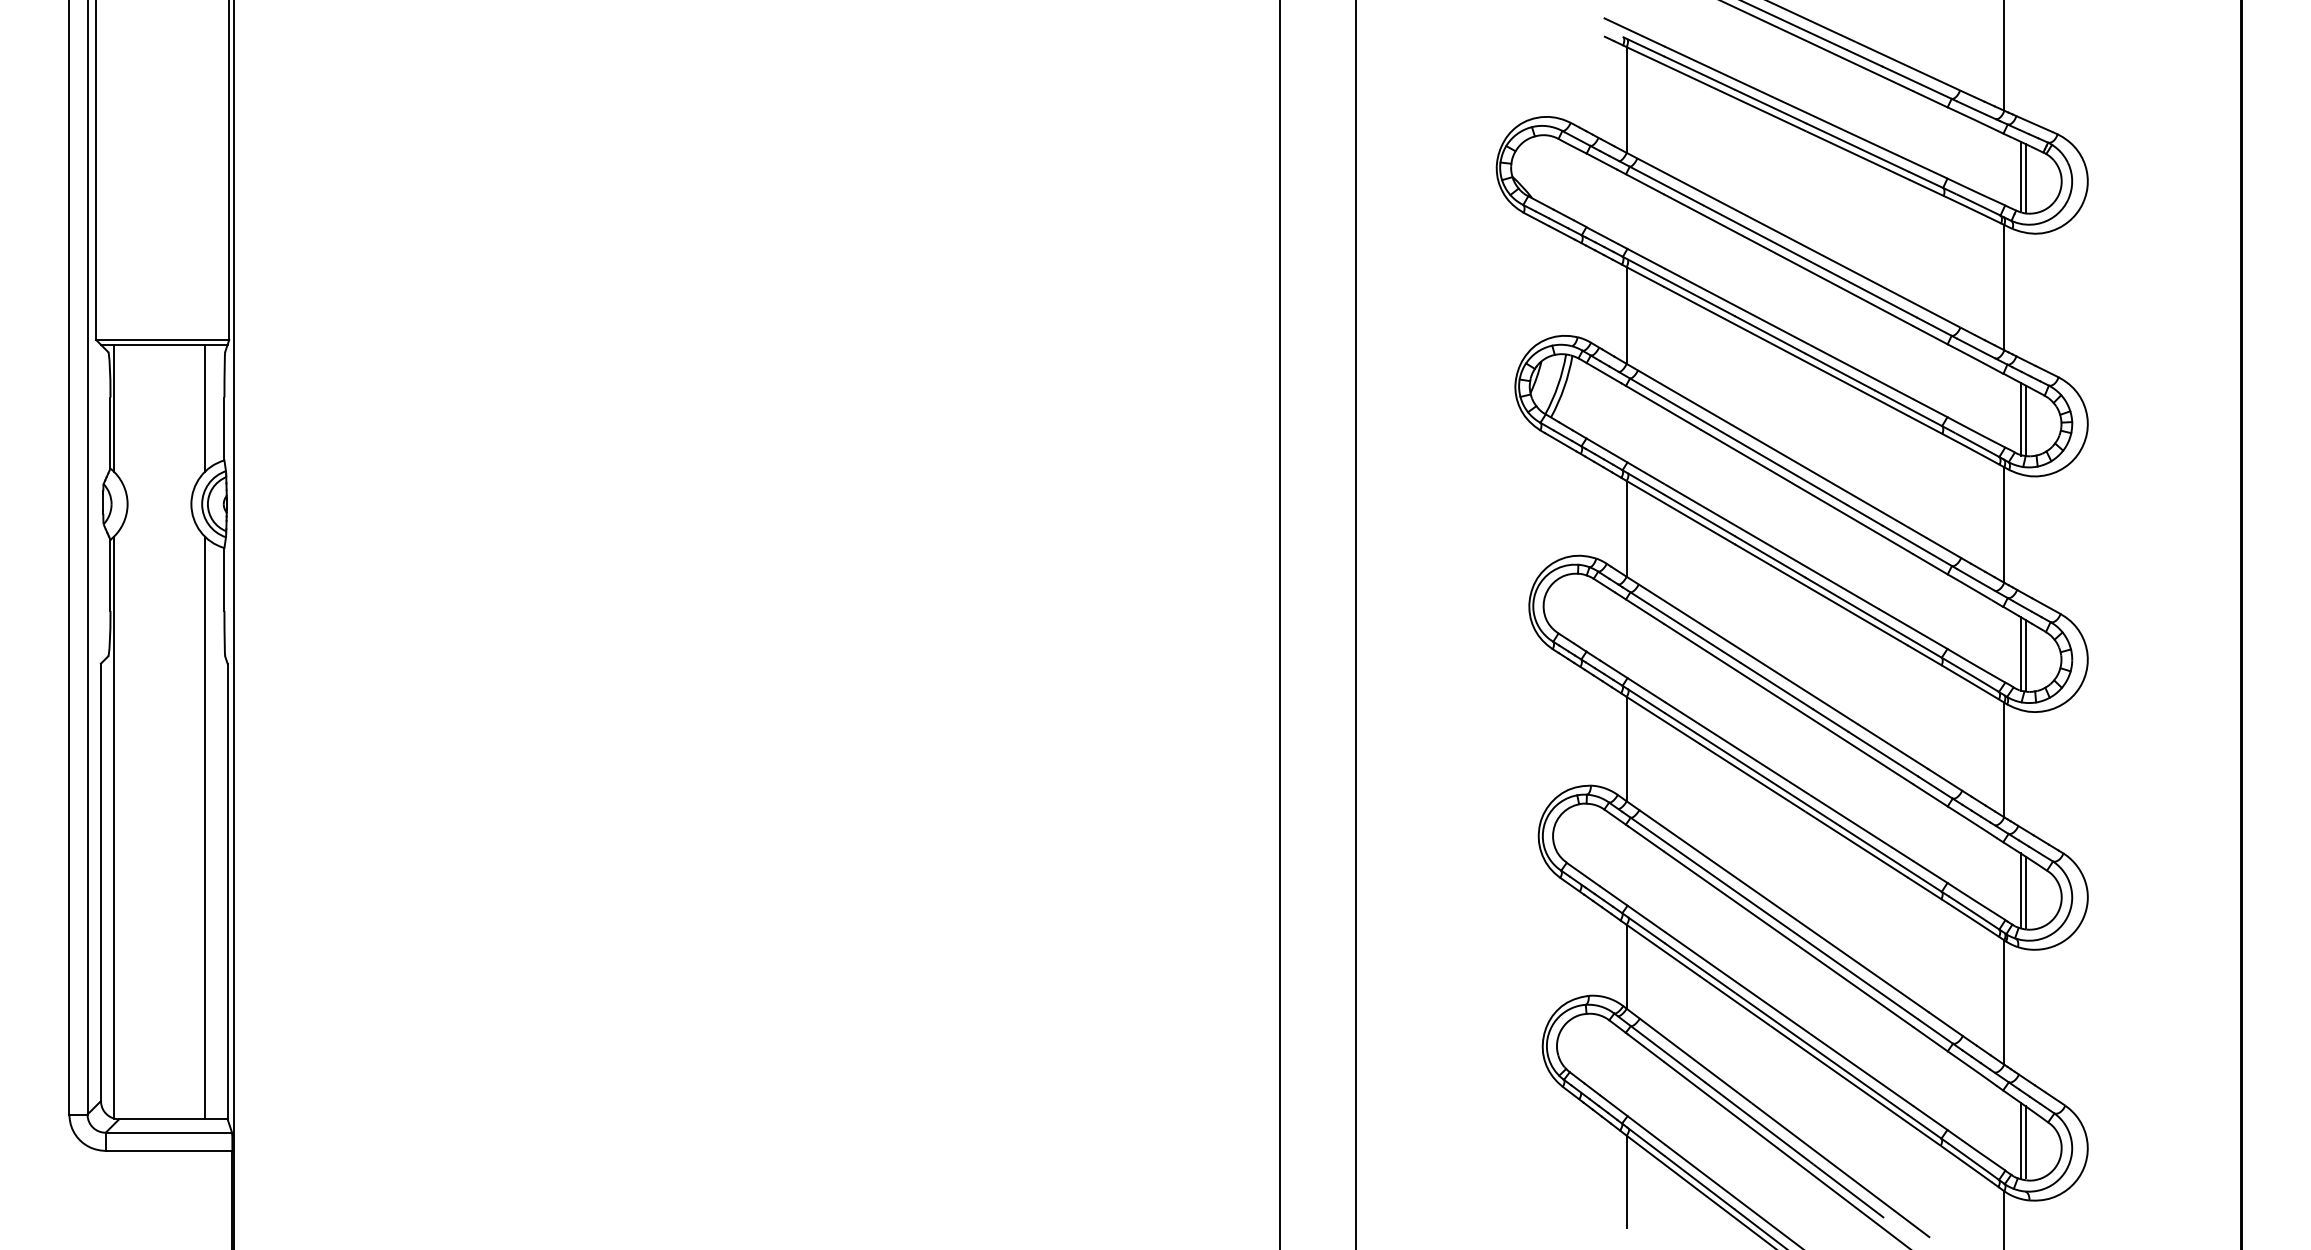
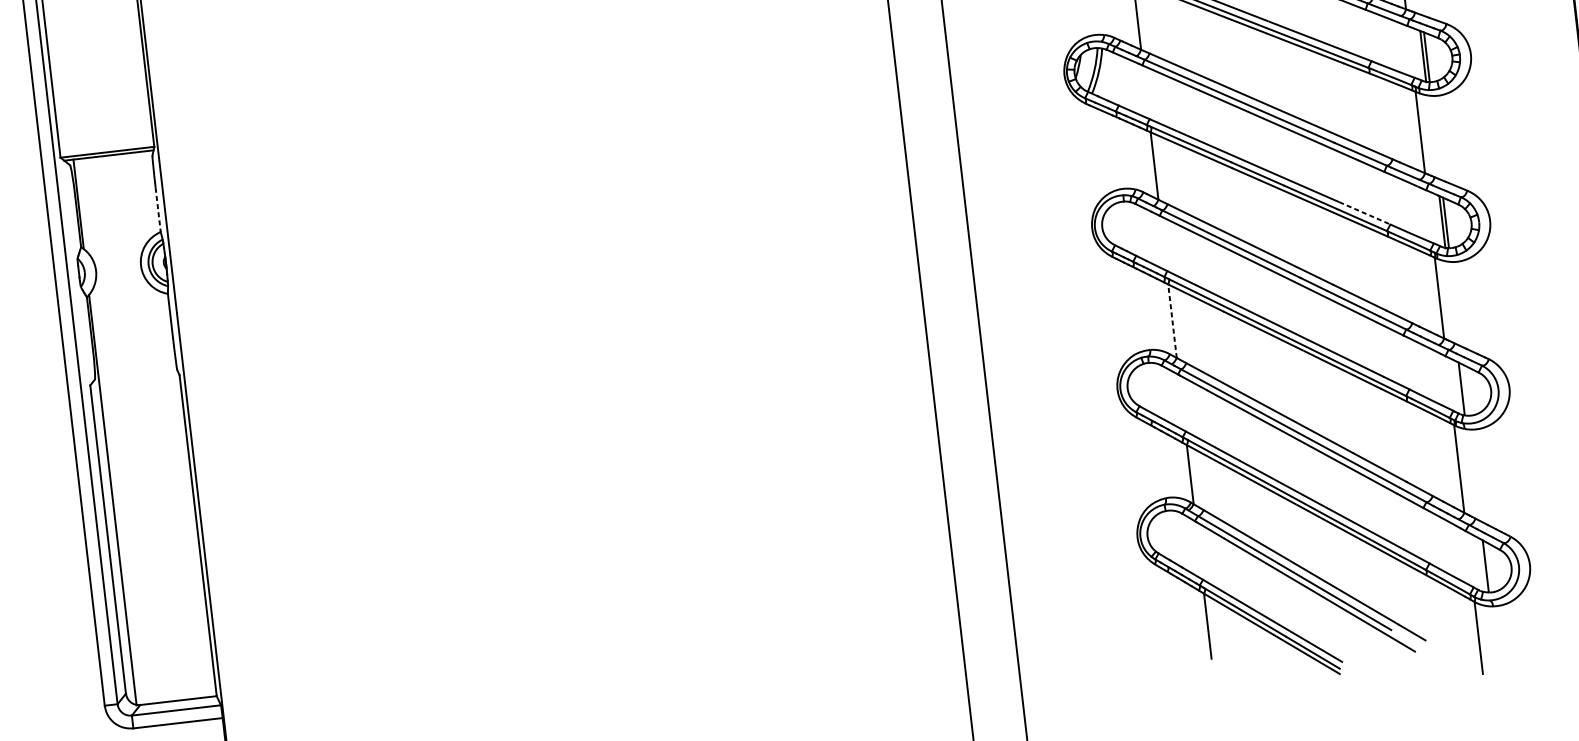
line: (205, 407) -> (143, 196), removed
line: (224, 429) -> (158, 210), solid -> dashed
line: (1914, 629) -> (1365, 213), solid -> dashed
line: (1626, 748) -> (1172, 320), solid -> dashed
line: (205, 827) -> (177, 492), removed
line: (2025, 891) -> (1465, 389), removed
line: (2020, 1140) -> (1481, 564), removed

